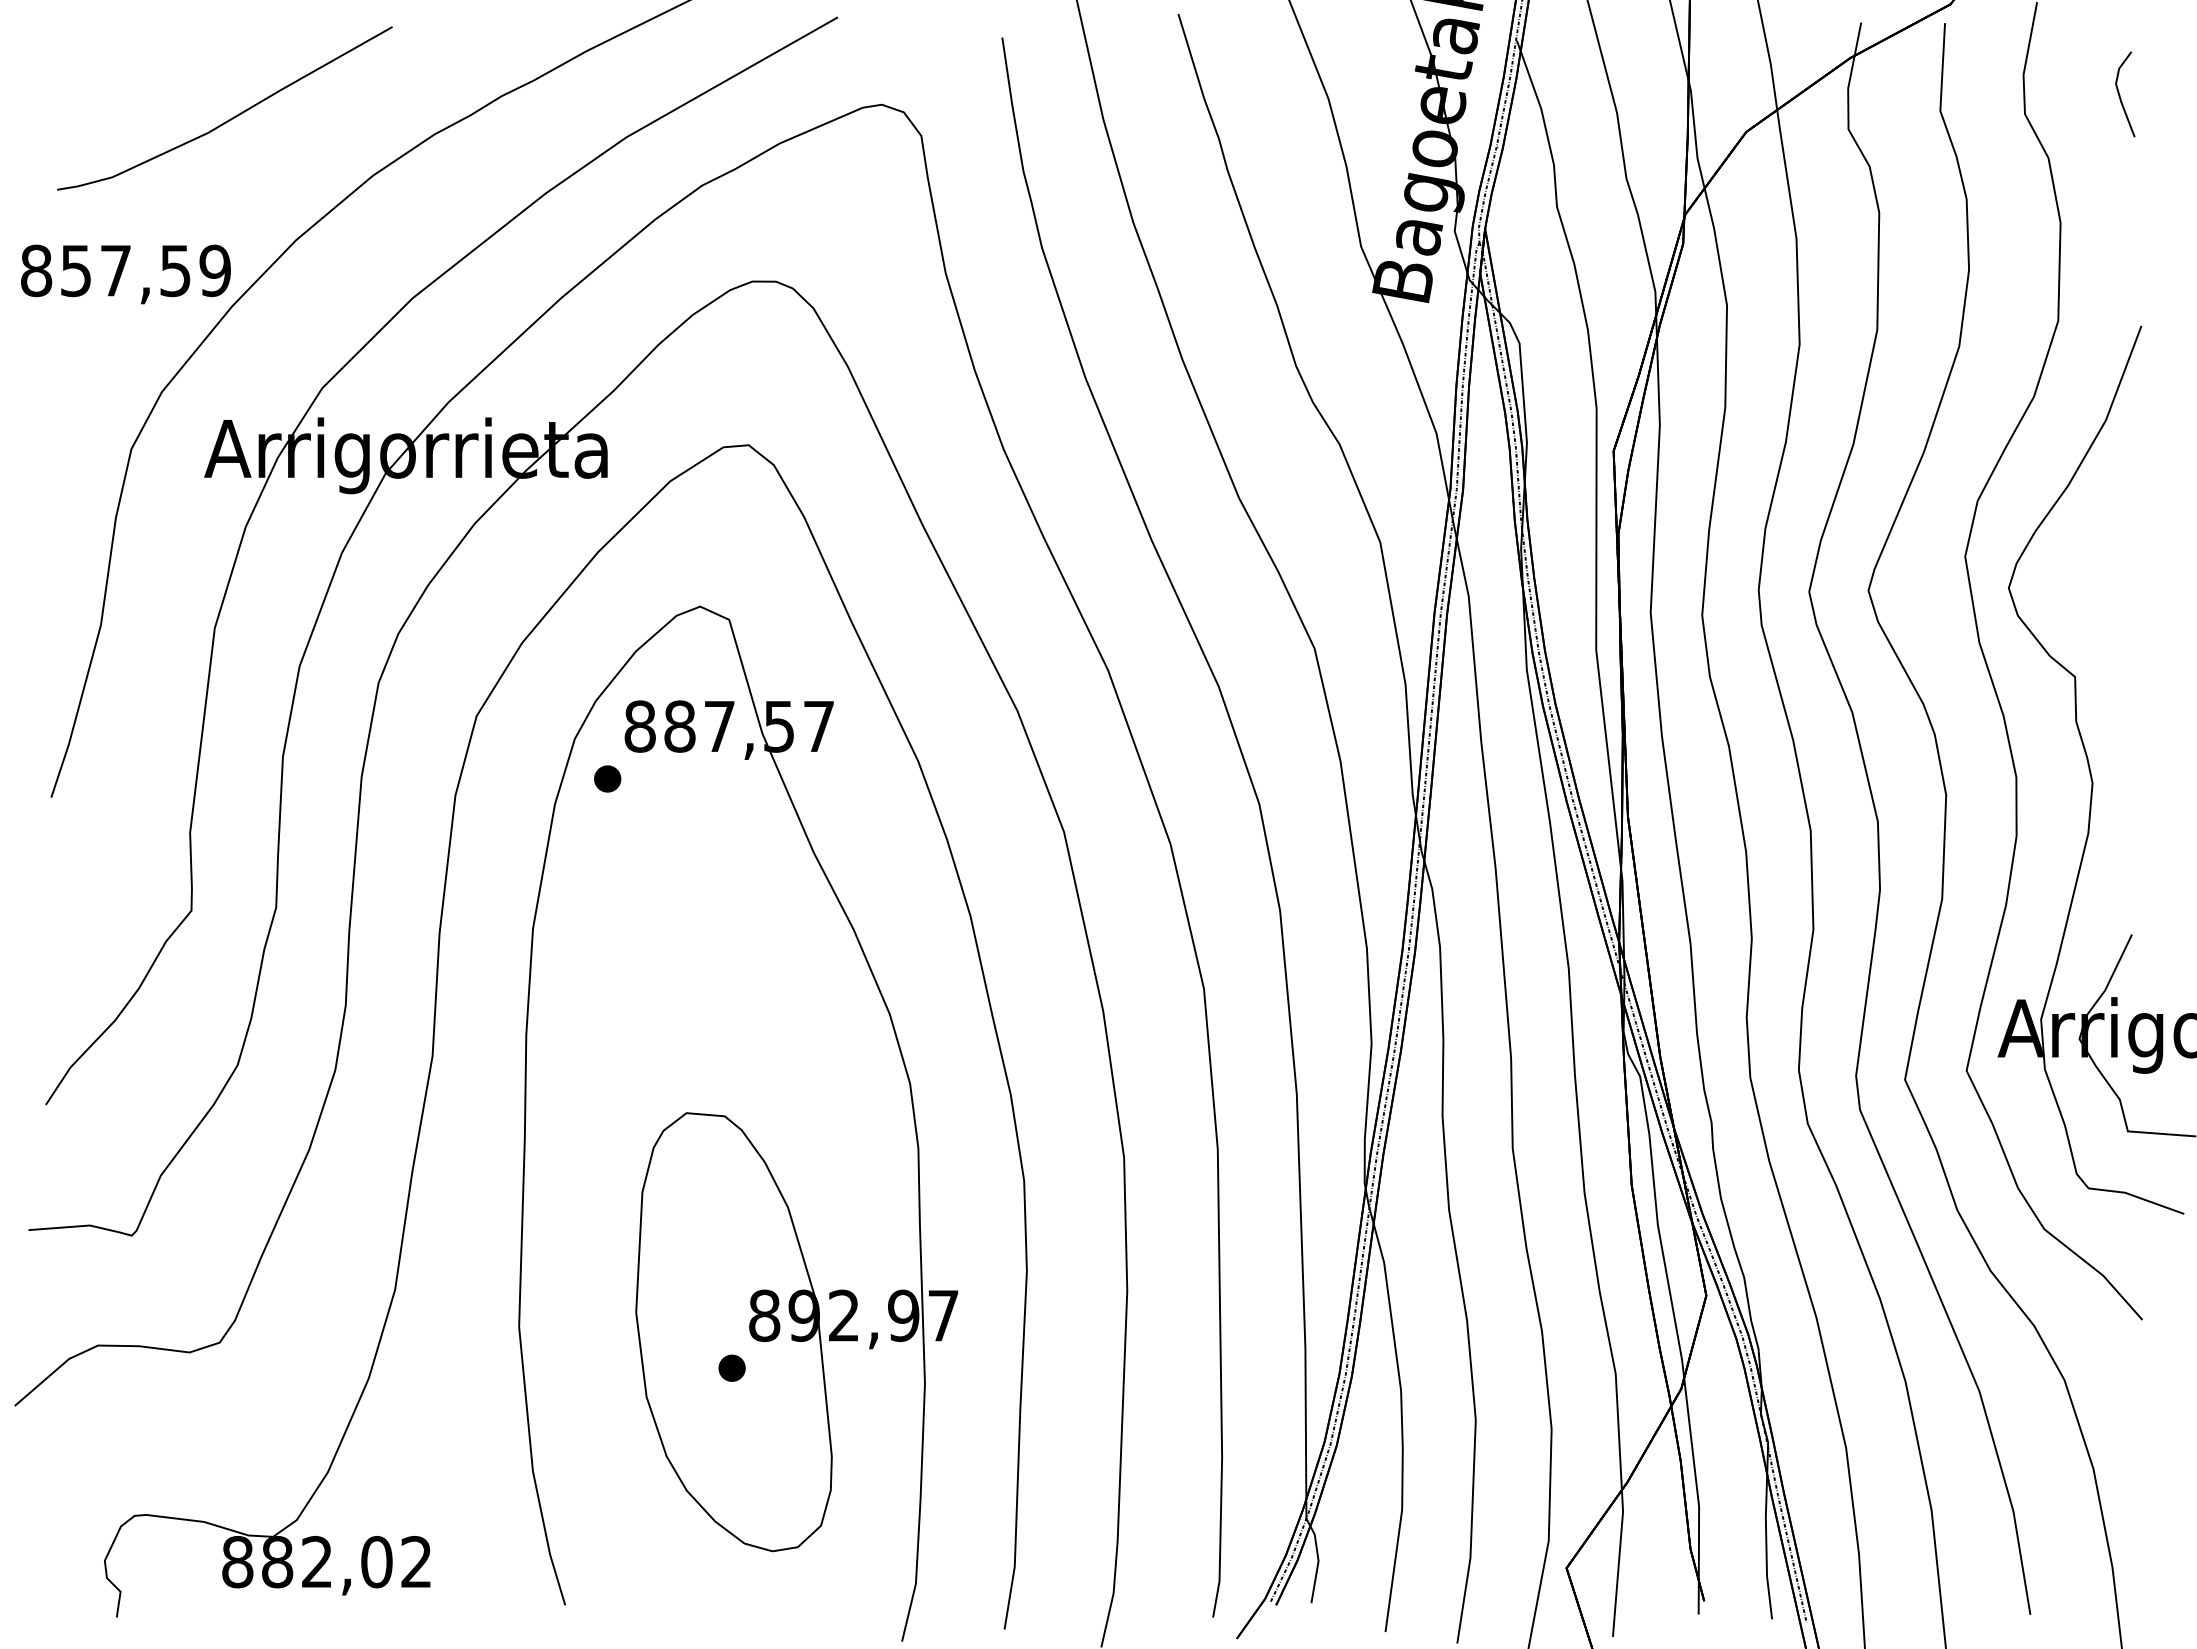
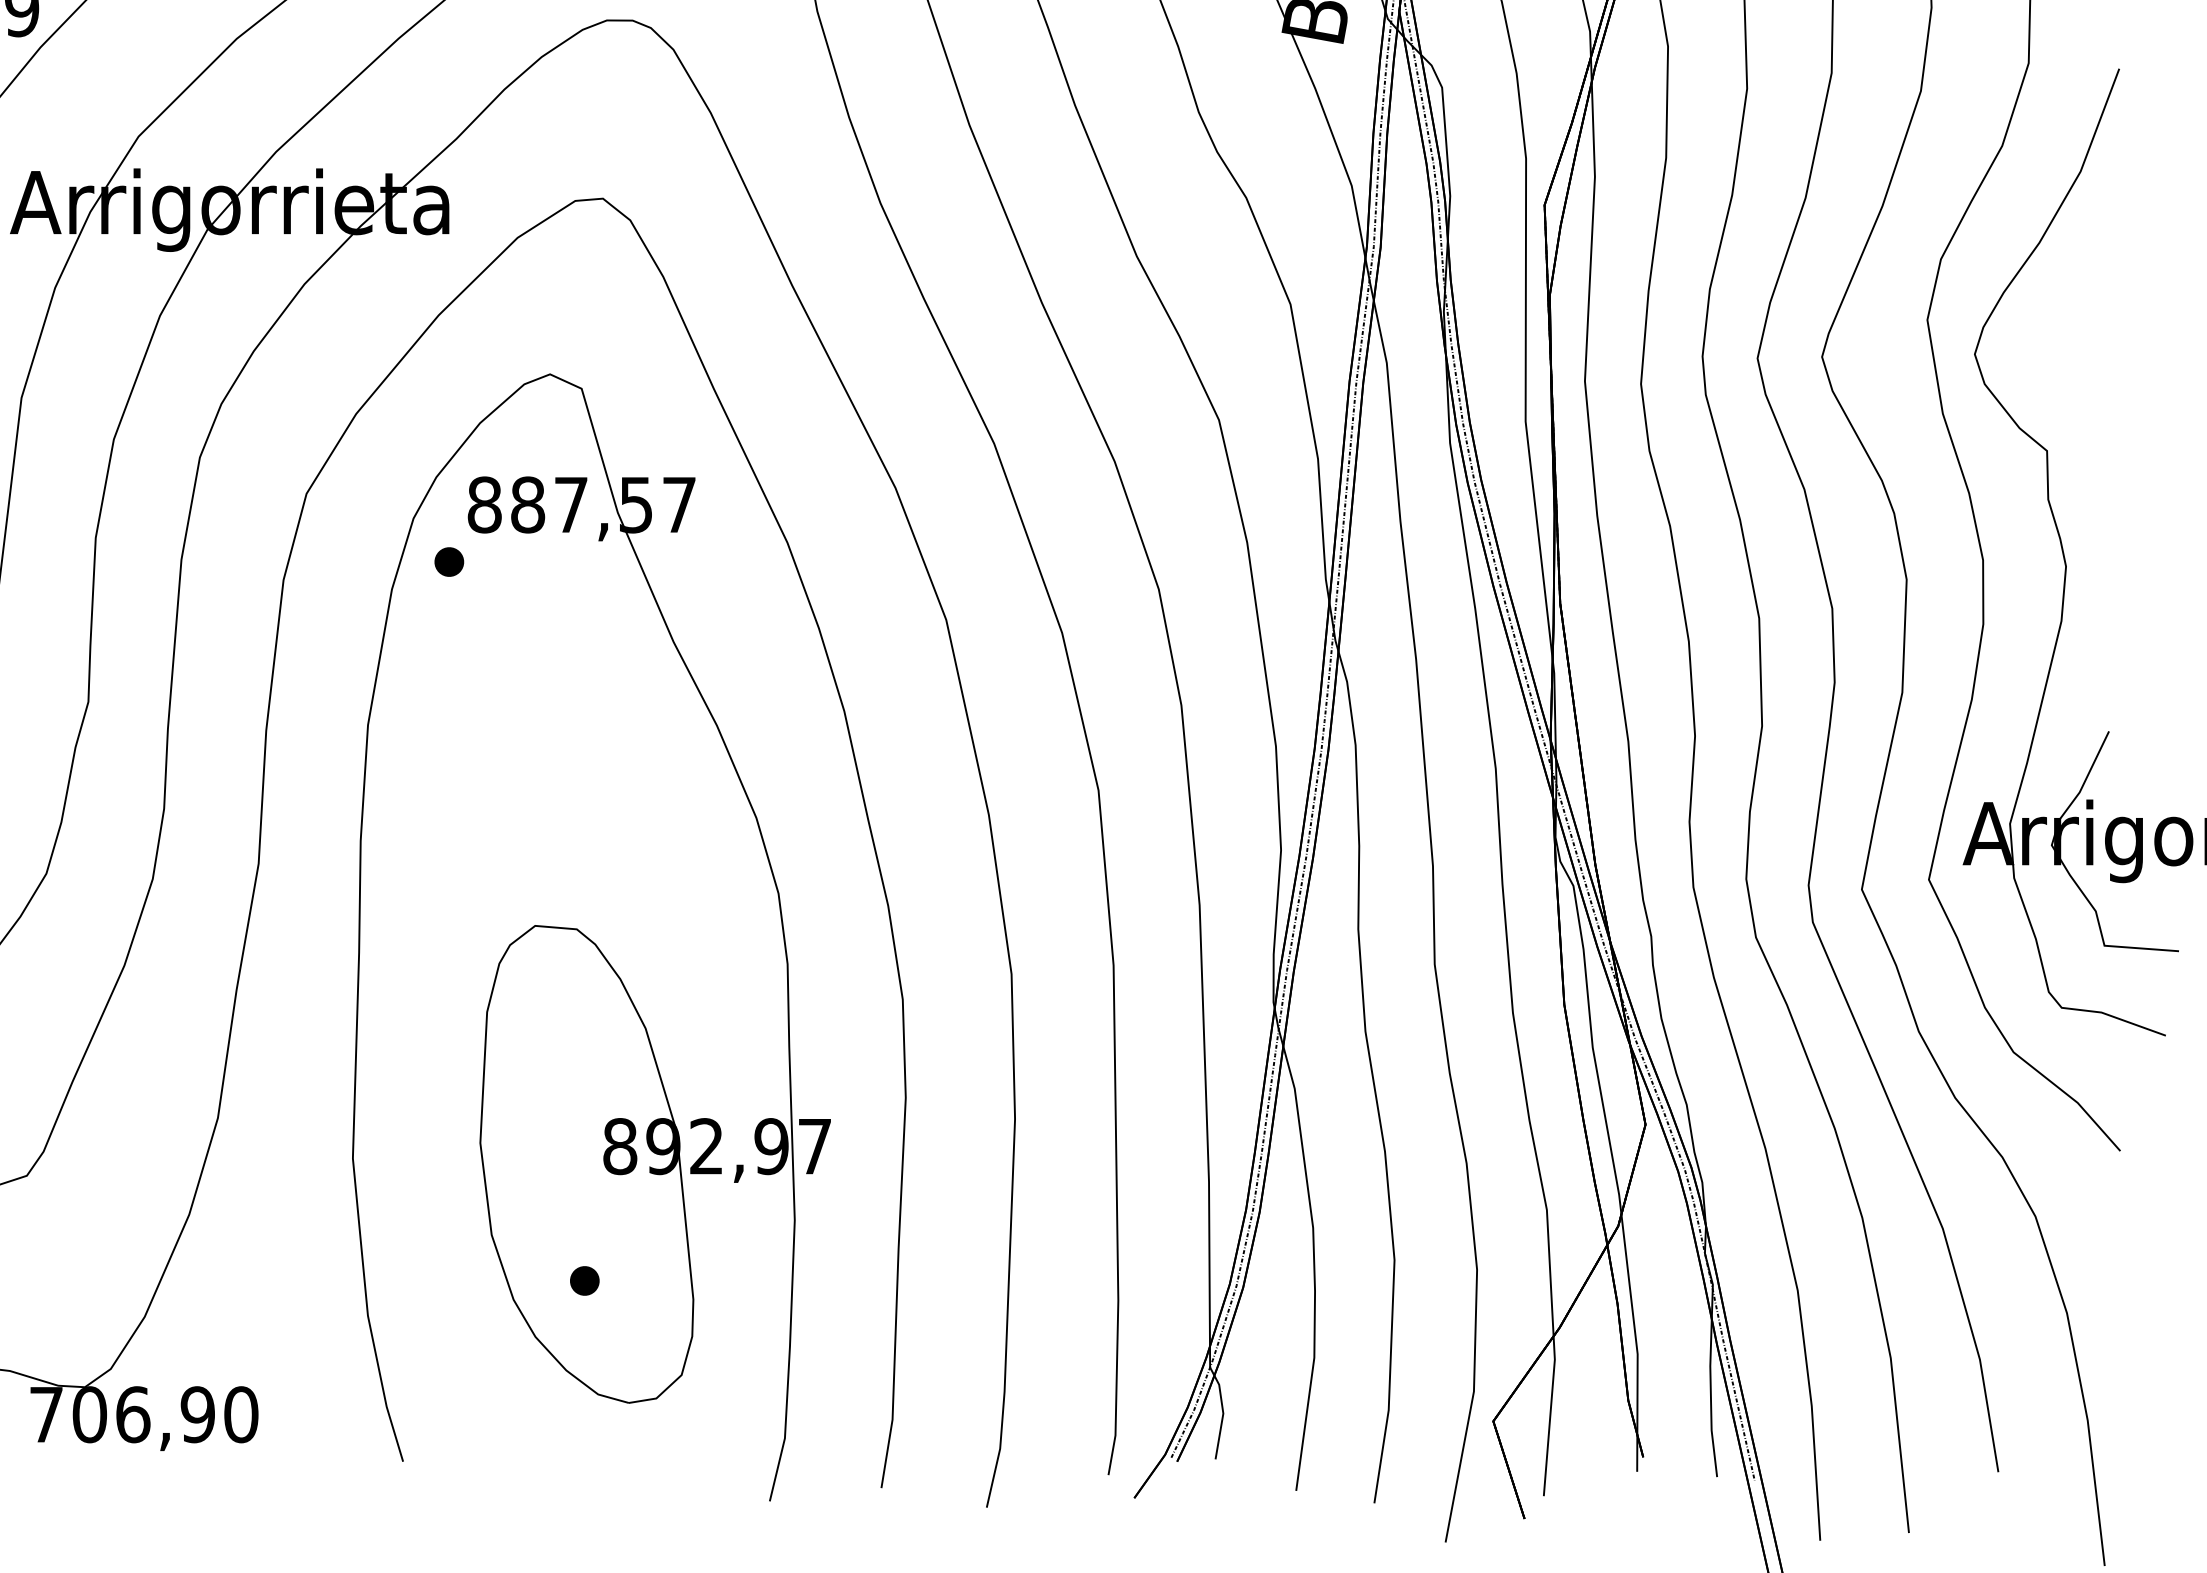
part: (731, 1367) -> (584, 1280), moved
text: (327, 1562) -> (144, 1415), 882,02 -> 706,90

